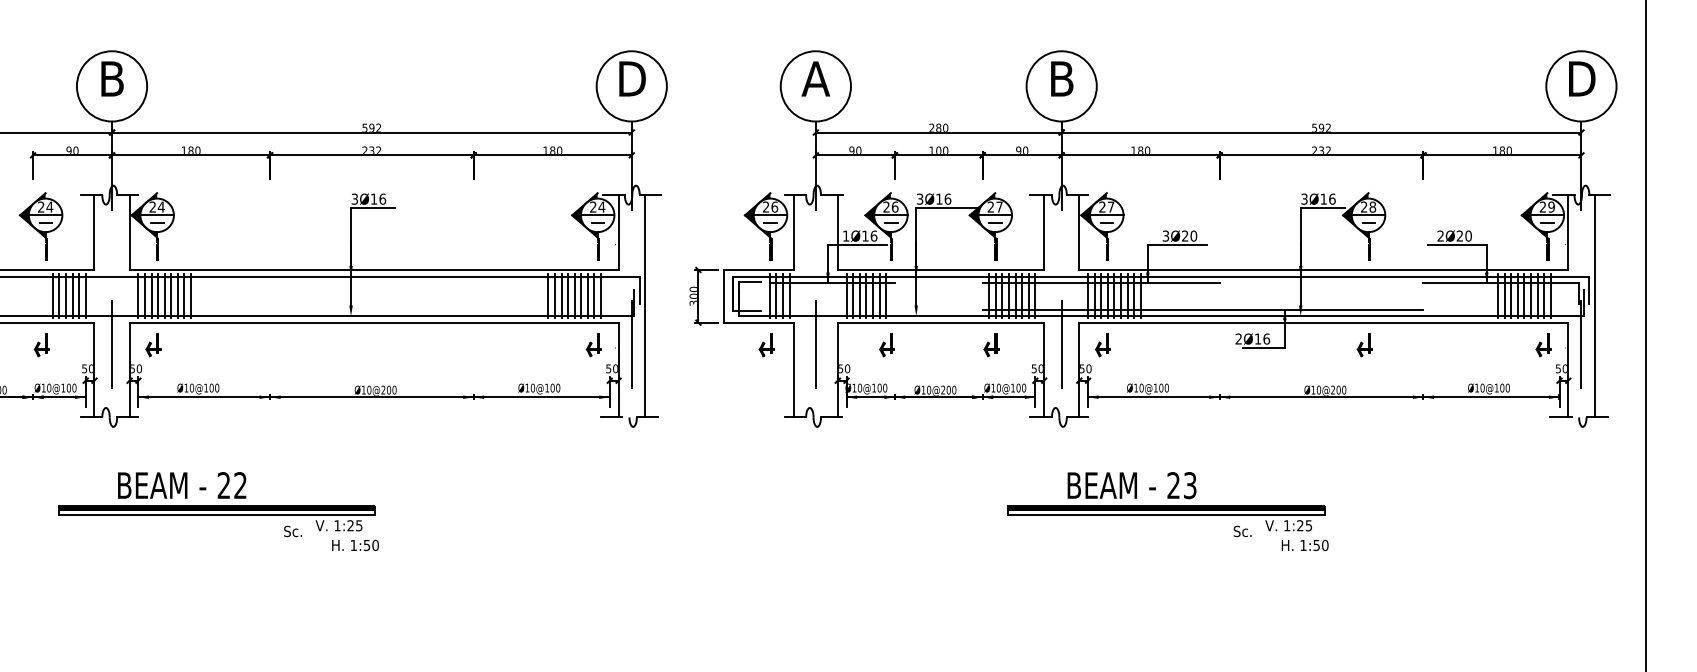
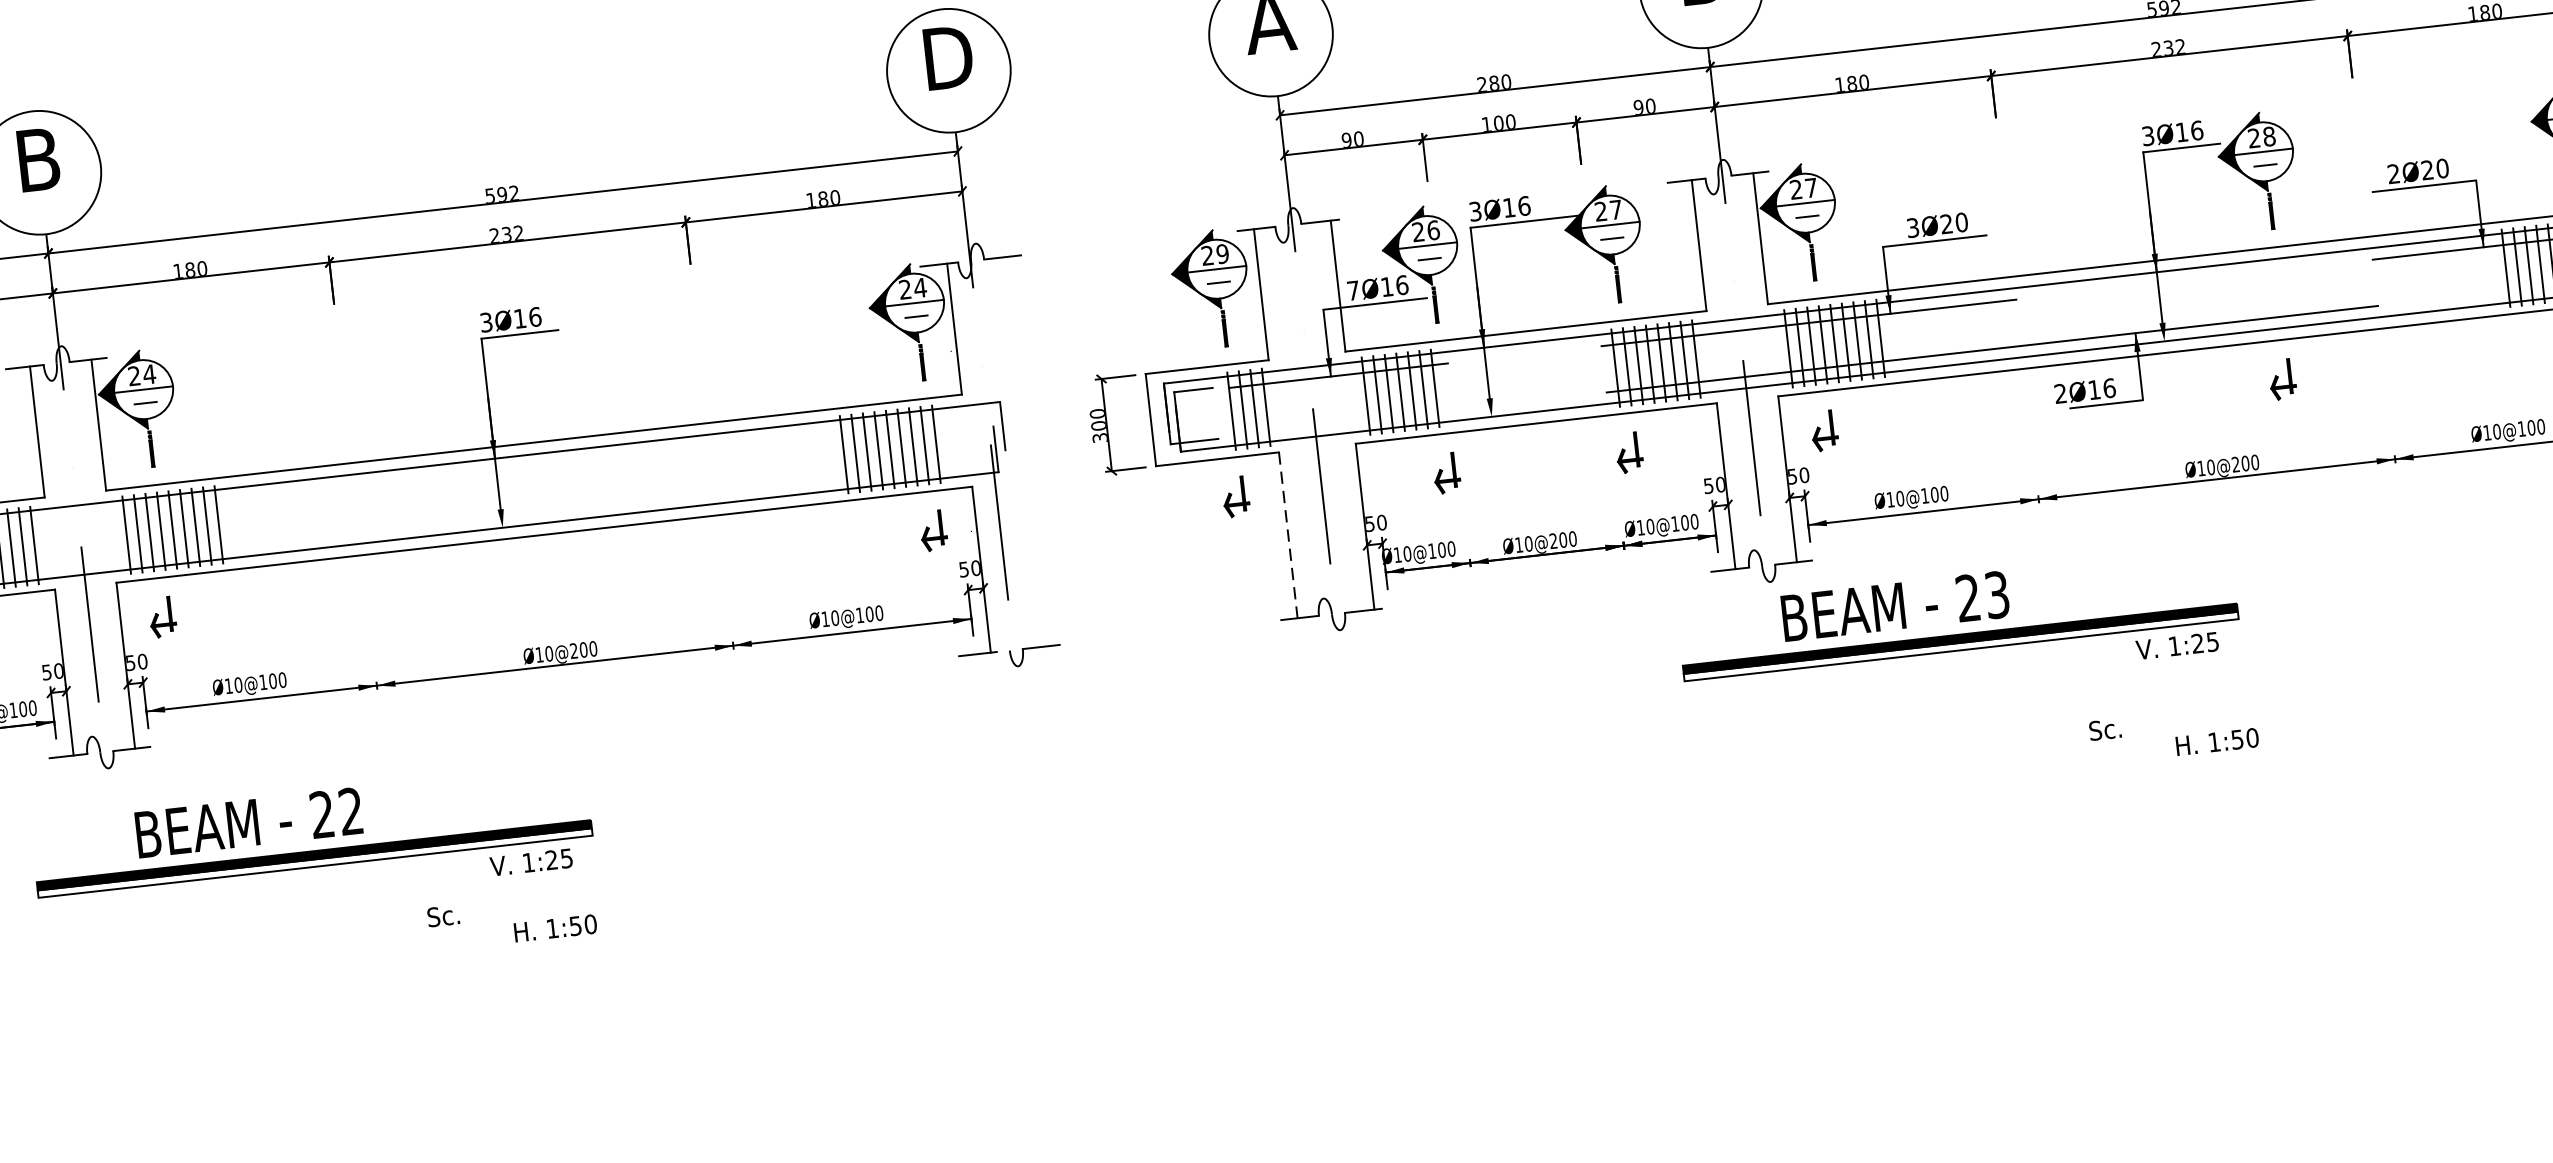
text: (774, 206) -> (1222, 252), 26 -> 29
text: (846, 235) -> (1353, 289), 1Ø16 -> 7Ø16
line: (644, 306) -> (1014, 453), removed
line: (793, 370) -> (1287, 536), solid -> dashed
part: (216, 501) -> (312, 844), moved
part: (1166, 501) -> (1958, 627), moved

